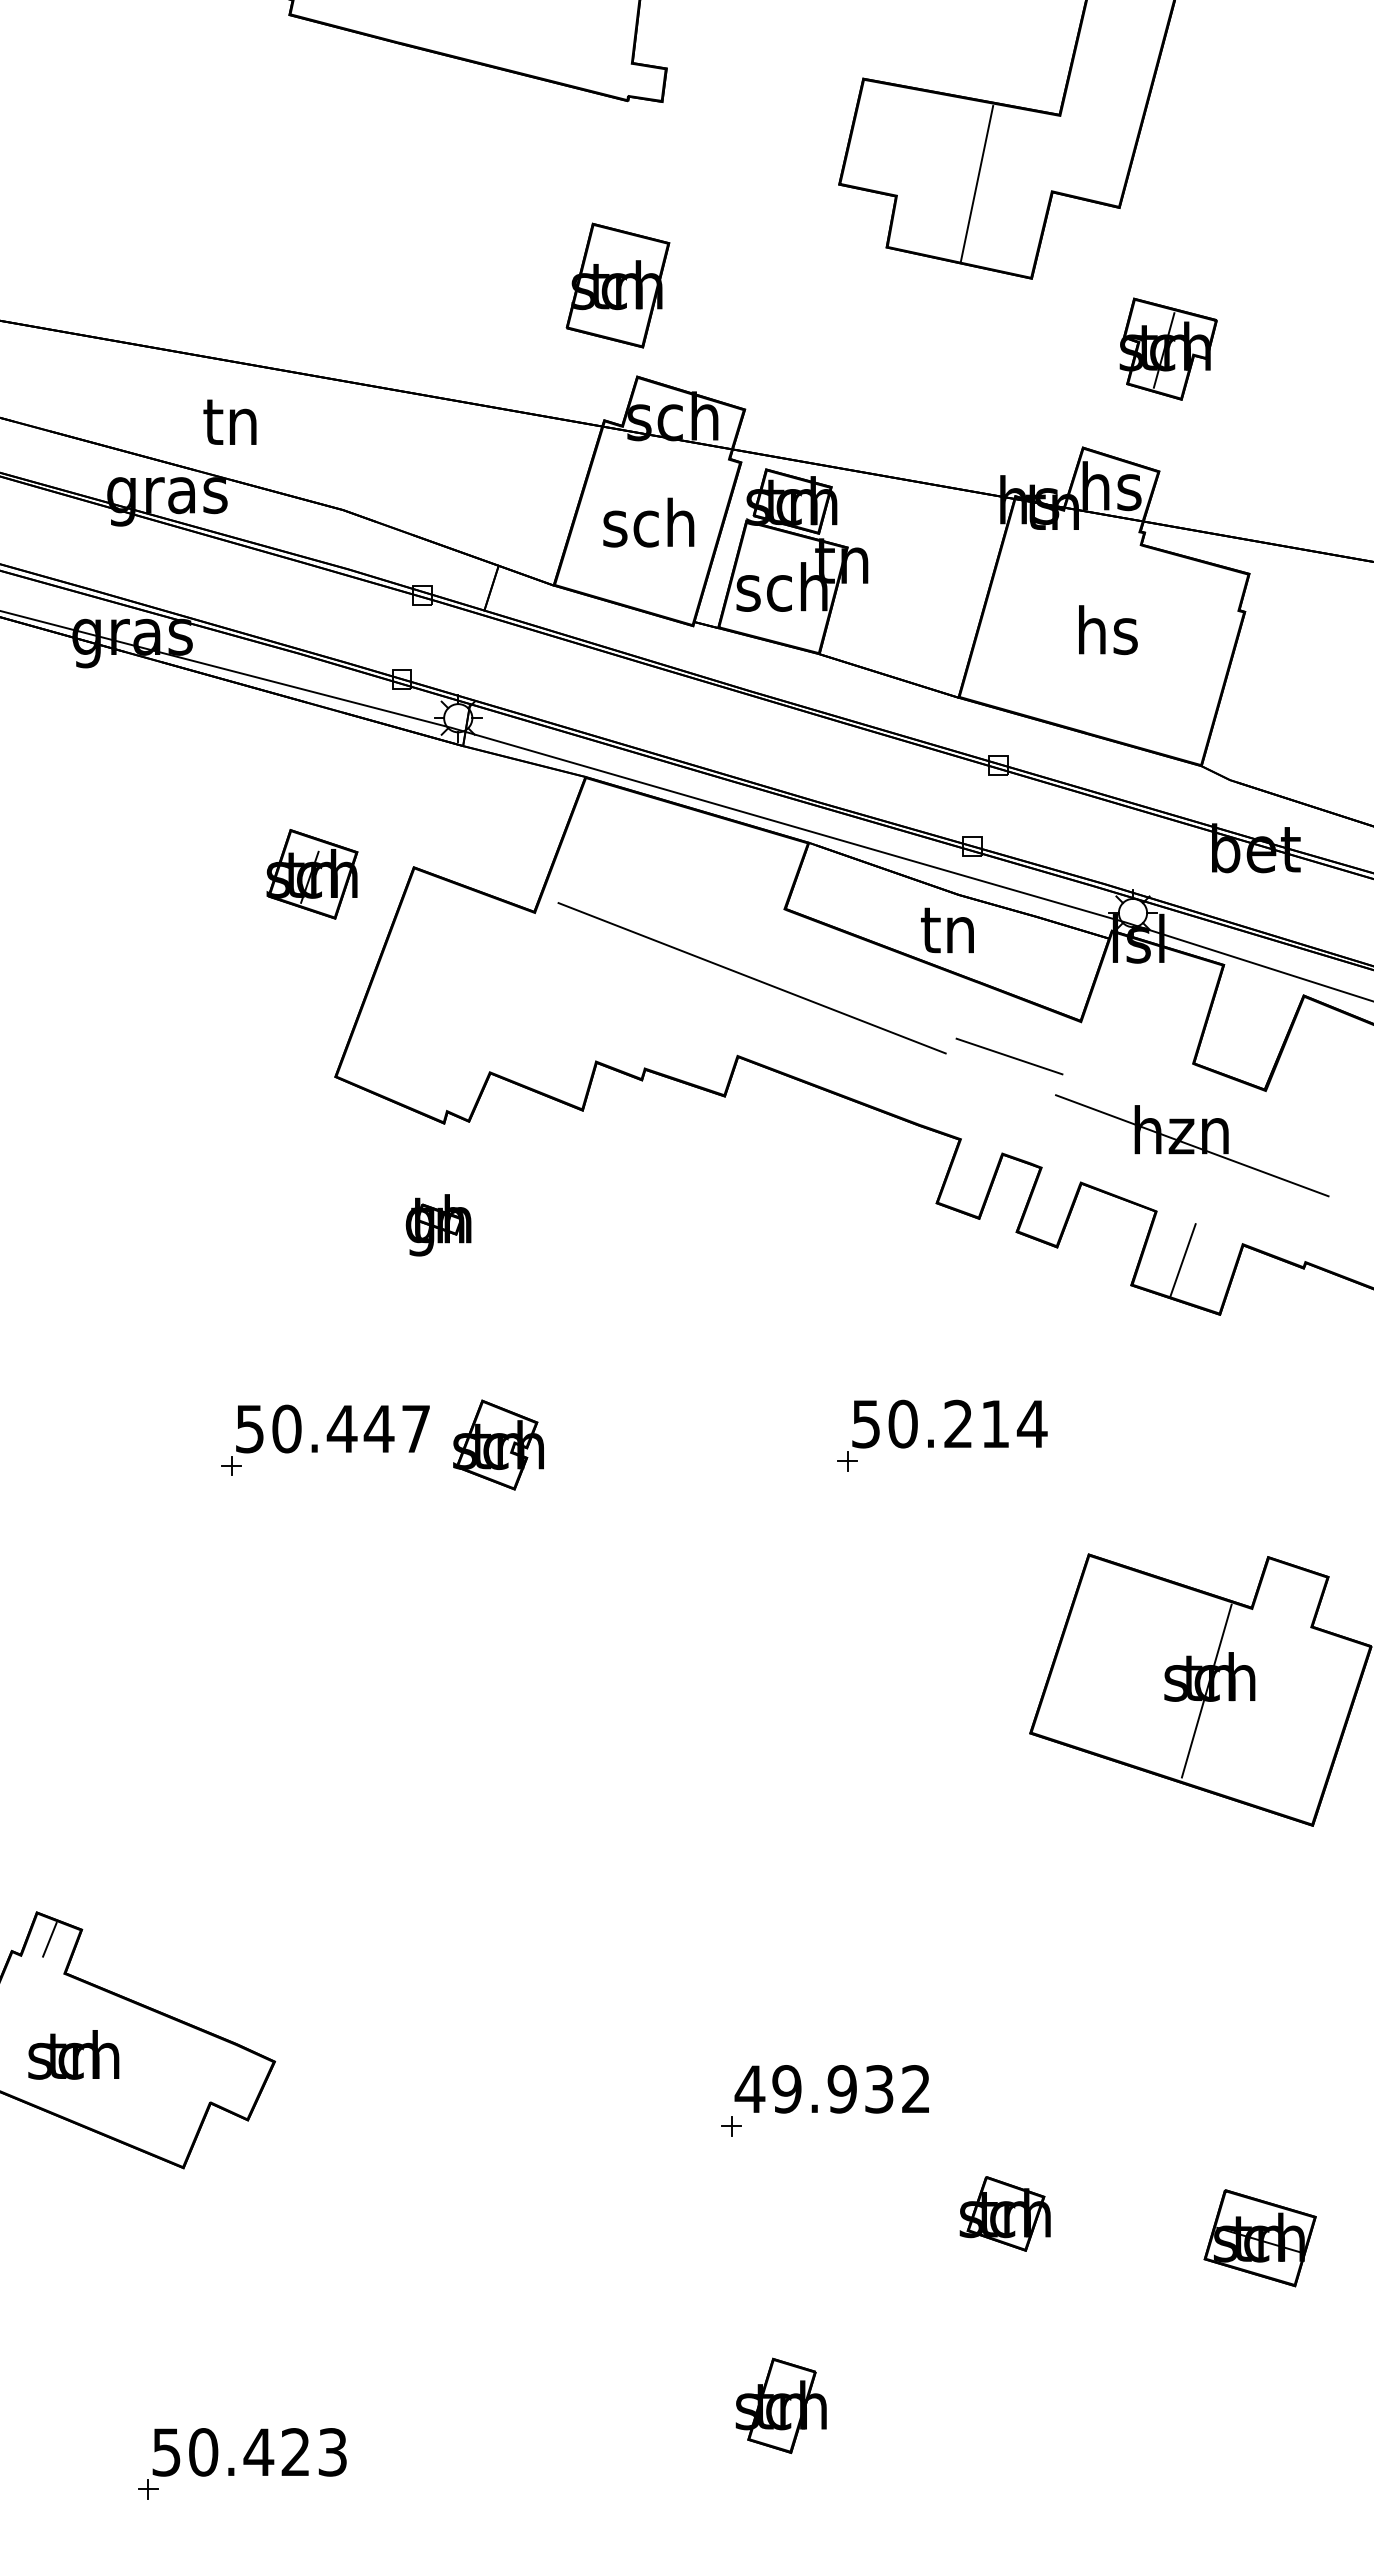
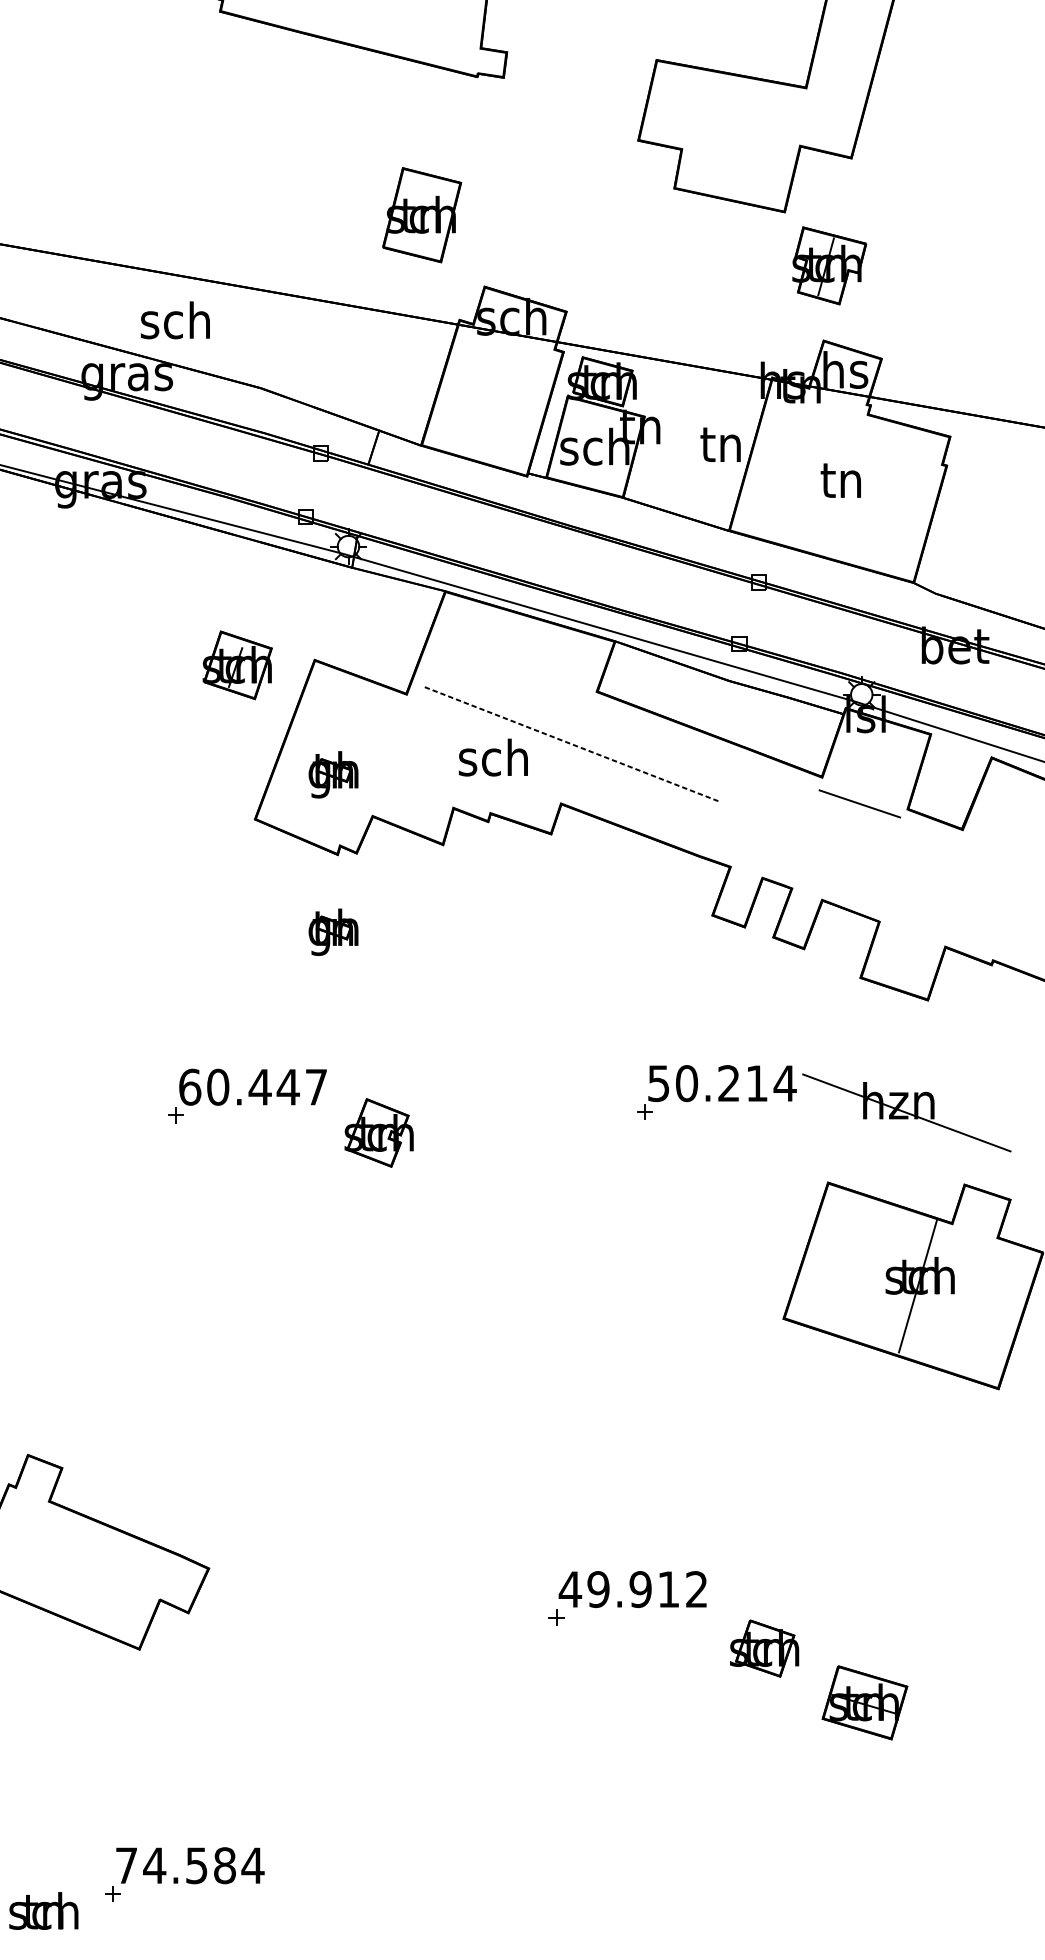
line: (976, 183) -> (742, 139), removed
part: (617, 285) -> (421, 215), moved
part: (1168, 348) -> (829, 265), moved
text: (230, 420) -> (175, 320), tn -> sch
text: (648, 522) -> (493, 757), moved
text: (1108, 630) -> (843, 479), hs -> tn
text: (947, 930) -> (720, 444), moved
line: (752, 978) -> (572, 744), solid -> dashed
part: (438, 1018) -> (333, 774), added
line: (1009, 1056) -> (859, 803), moved
part: (1192, 1145) -> (907, 1112), moved
line: (1182, 1260) -> (899, 959), removed
text: (249, 1428) -> (189, 1086), 50.447 -> 60.447
part: (498, 1444) -> (379, 1132), moved
line: (49, 1939) -> (37, 1475), removed
text: (73, 2054) -> (43, 1910), moved
text: (879, 2089) -> (668, 1589), 49.932 -> 49.912
part: (1004, 2213) -> (764, 1648), moved
part: (1259, 2238) -> (864, 1703), moved
part: (780, 2405) -> (593, 1830), removed
text: (250, 2452) -> (190, 1865), 50.423 -> 74.584

